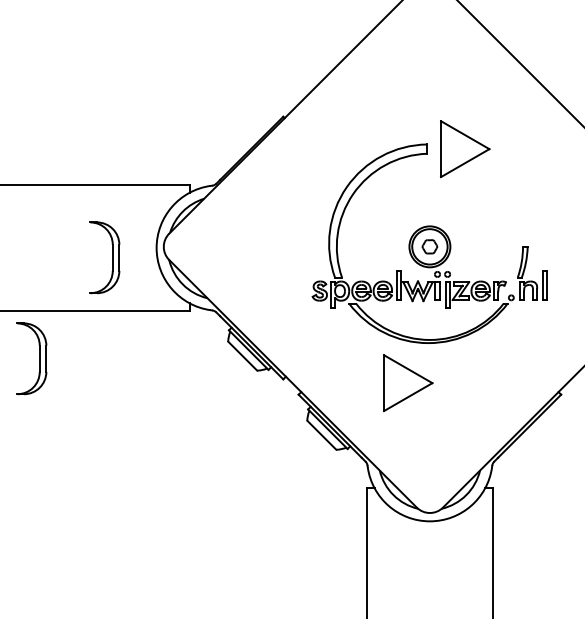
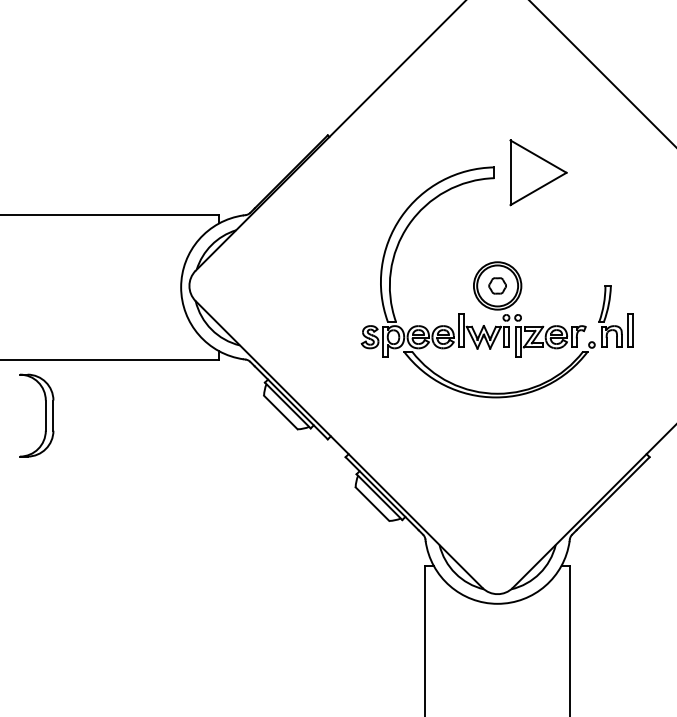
part: (112, 257) -> (130, 298), removed
part: (408, 383) -> (472, 444), removed

